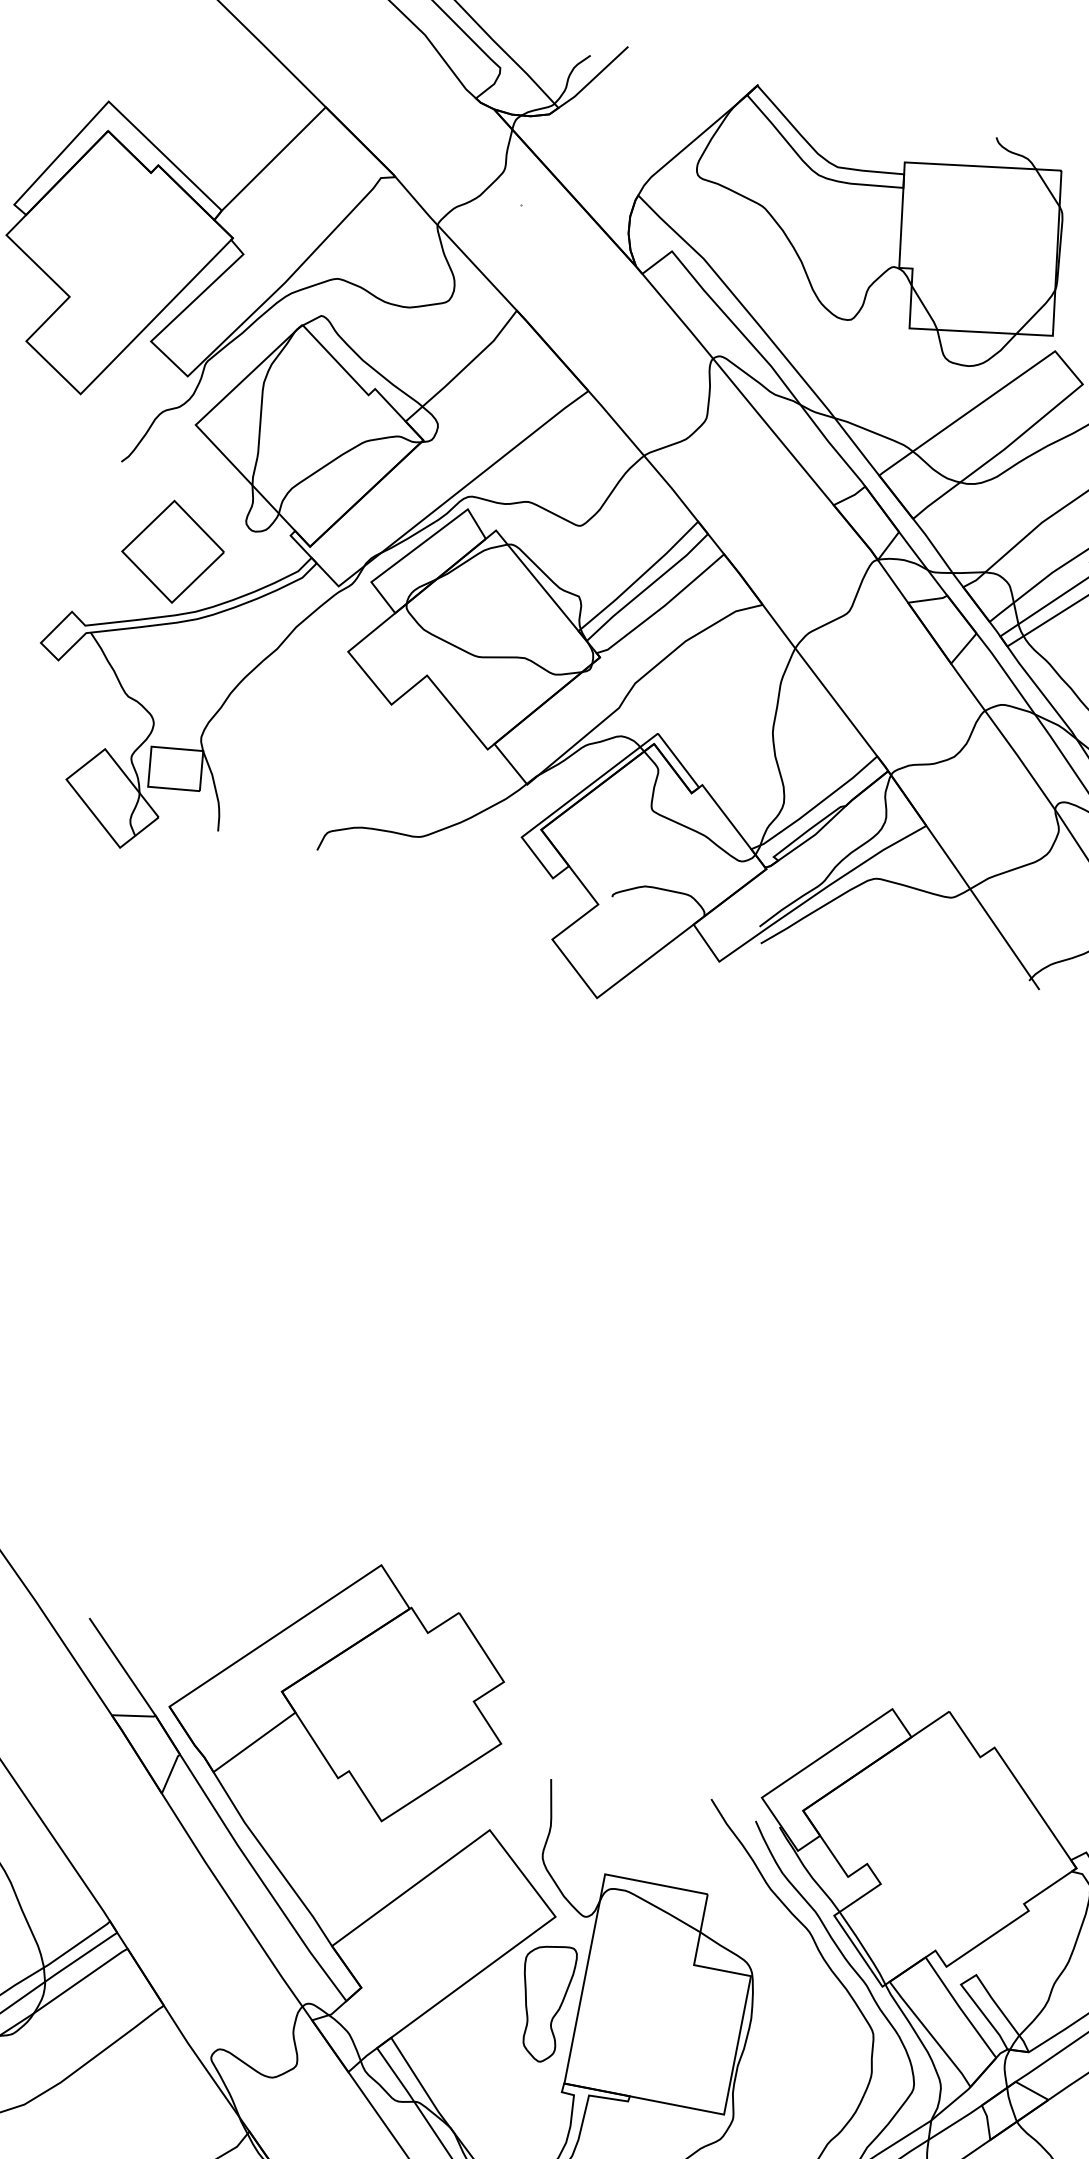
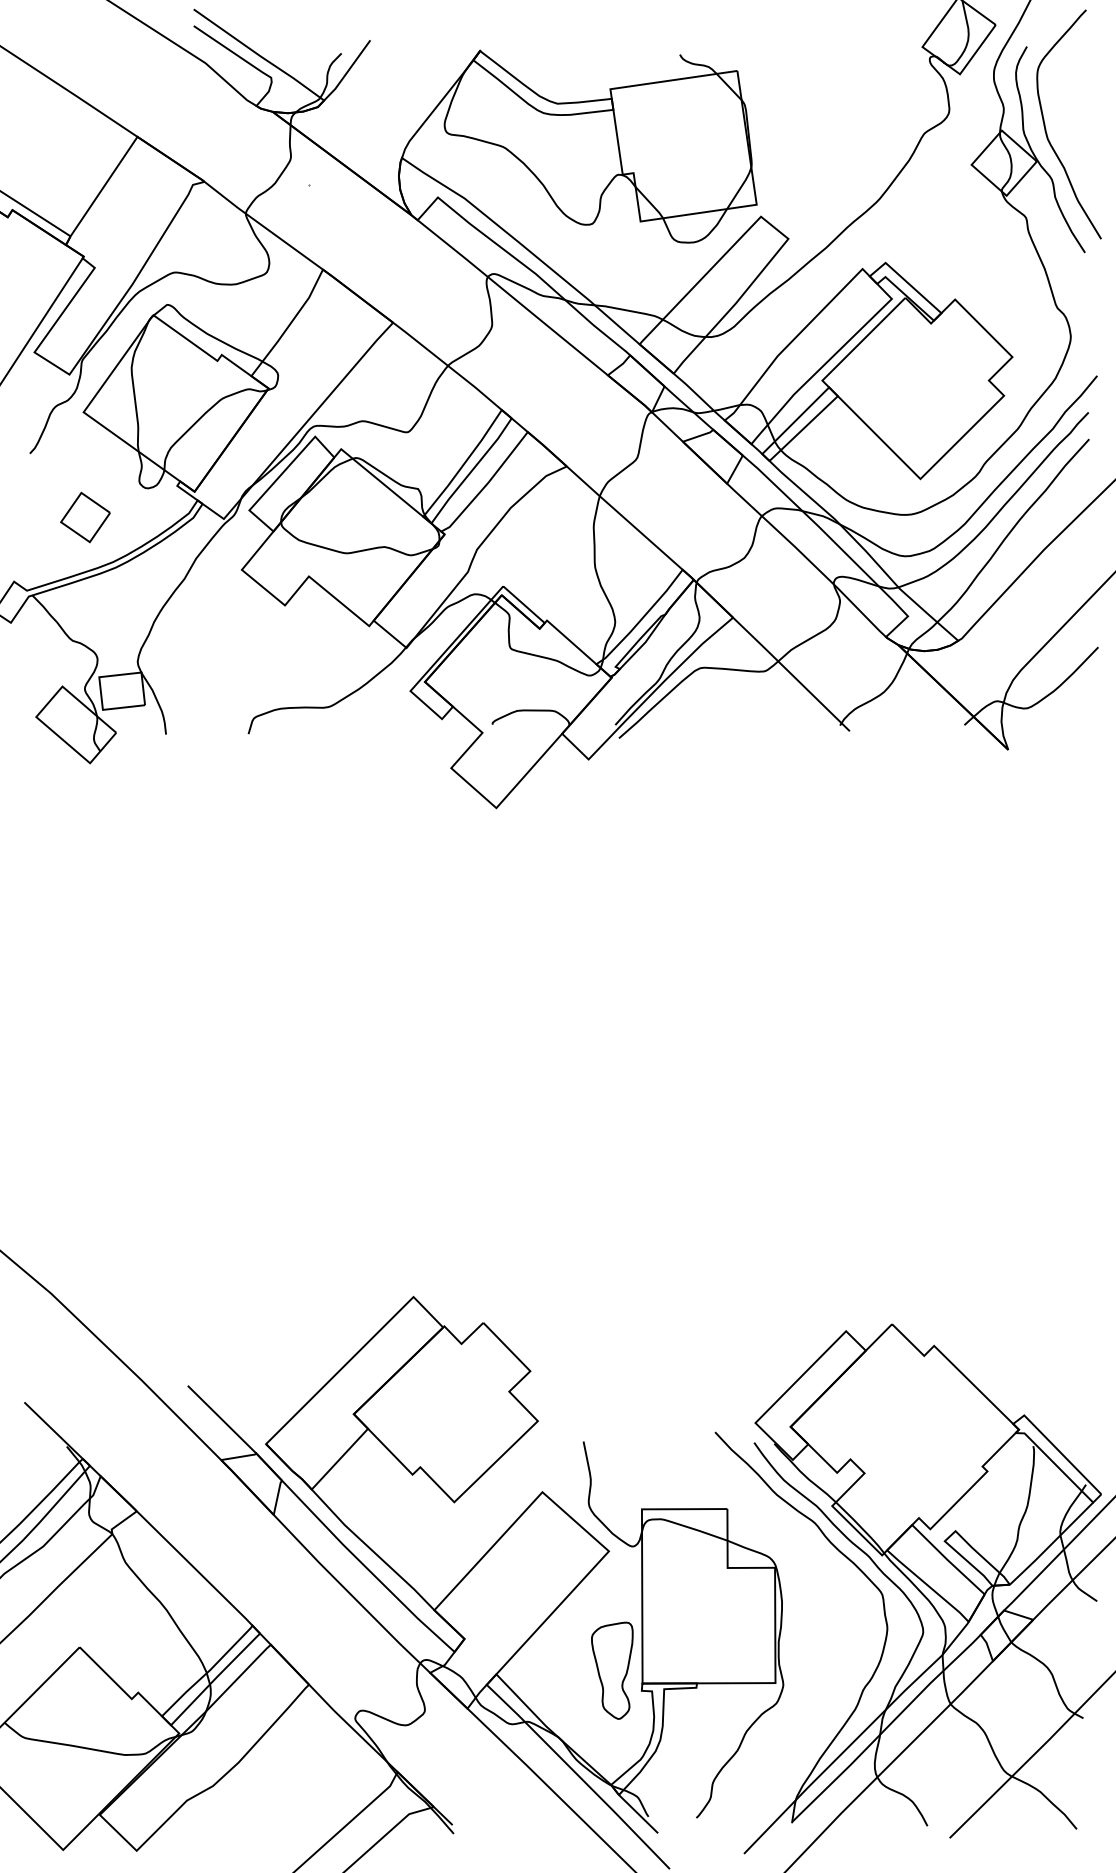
part: (172, 551) -> (85, 517), size x0.6
part: (543, 2001) -> (612, 1670), moved

